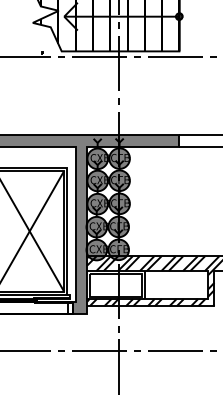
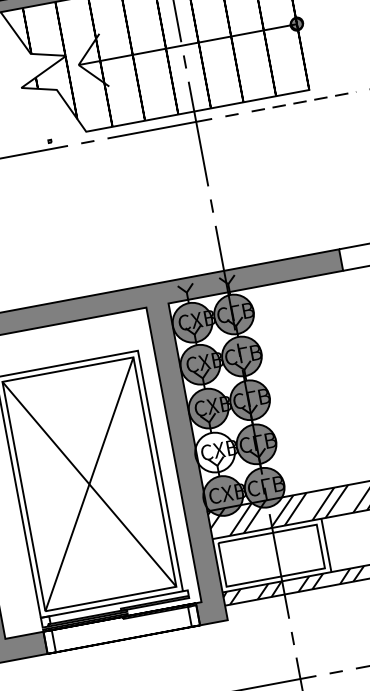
line: (175, 56) -> (303, 101), solid -> dashed
fill: (96, 226) -> (214, 451), removed

